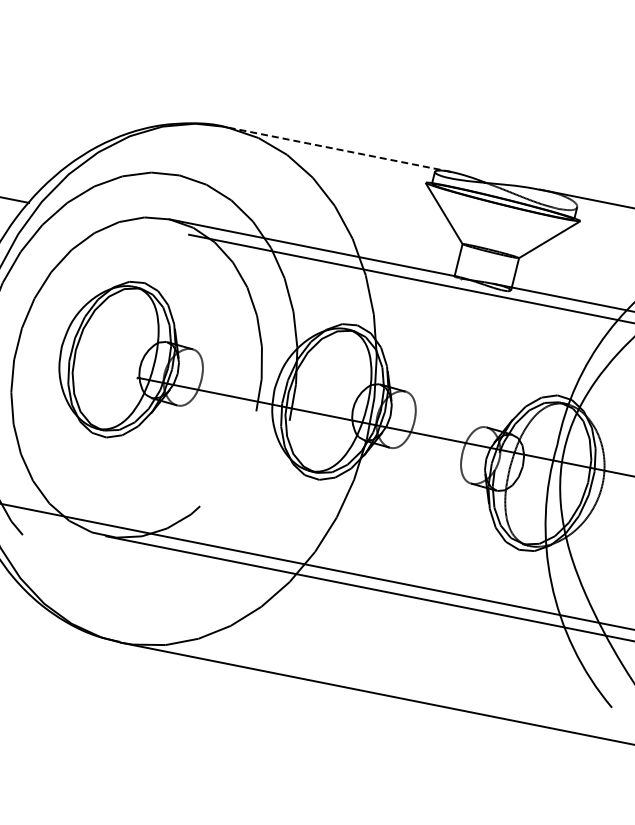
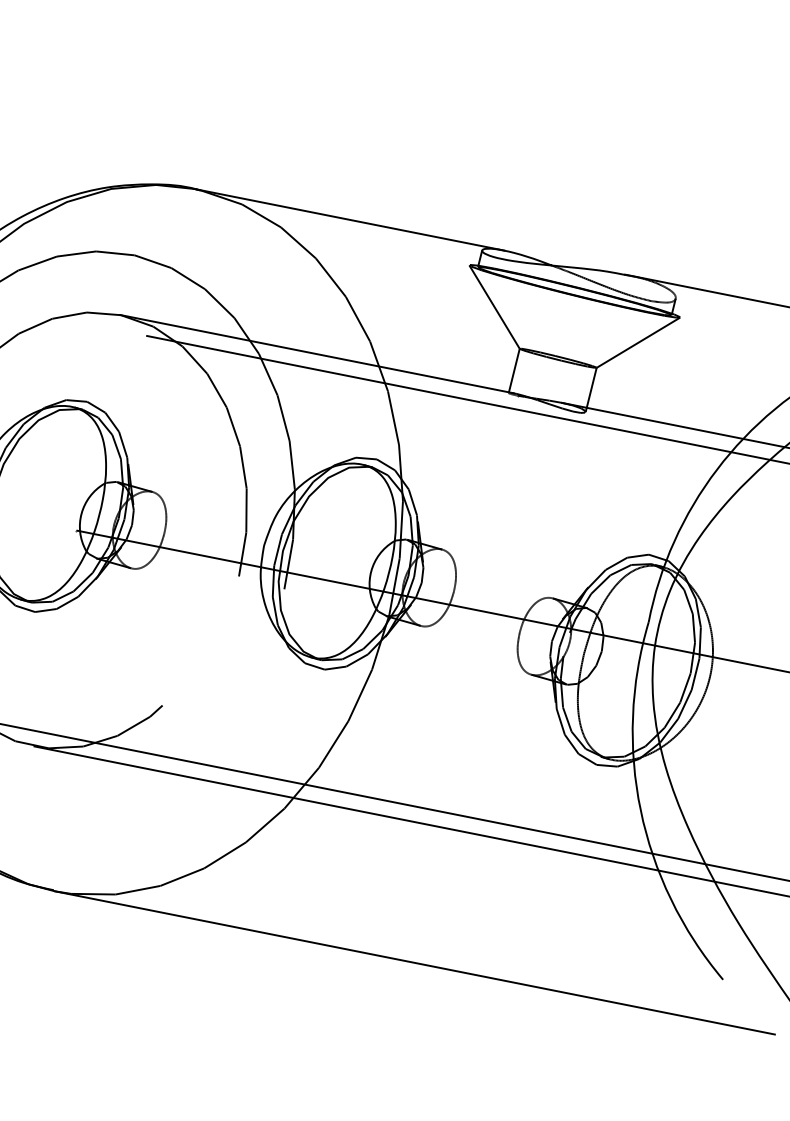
line: (337, 149) -> (349, 220), dashed -> solid

